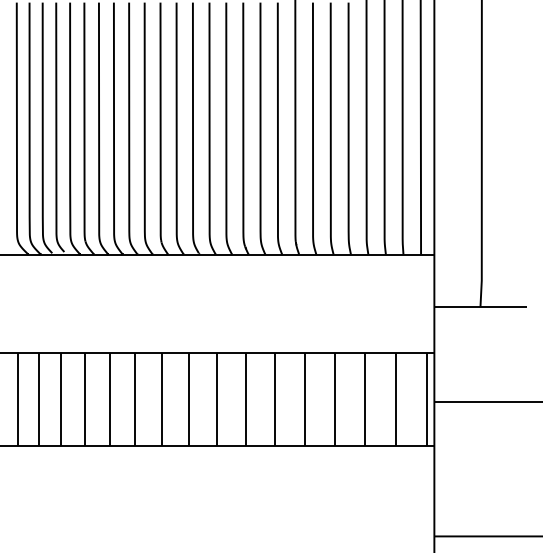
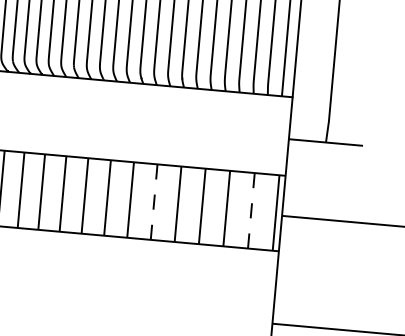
line: (275, 399) -> (154, 202), solid -> dashed
line: (395, 399) -> (251, 210), solid -> dashed

